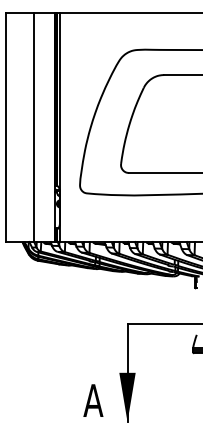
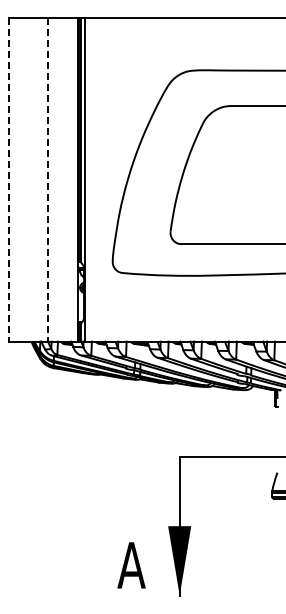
line: (6, 127) -> (8, 180), solid -> dashed
line: (34, 127) -> (48, 180), solid -> dashed

